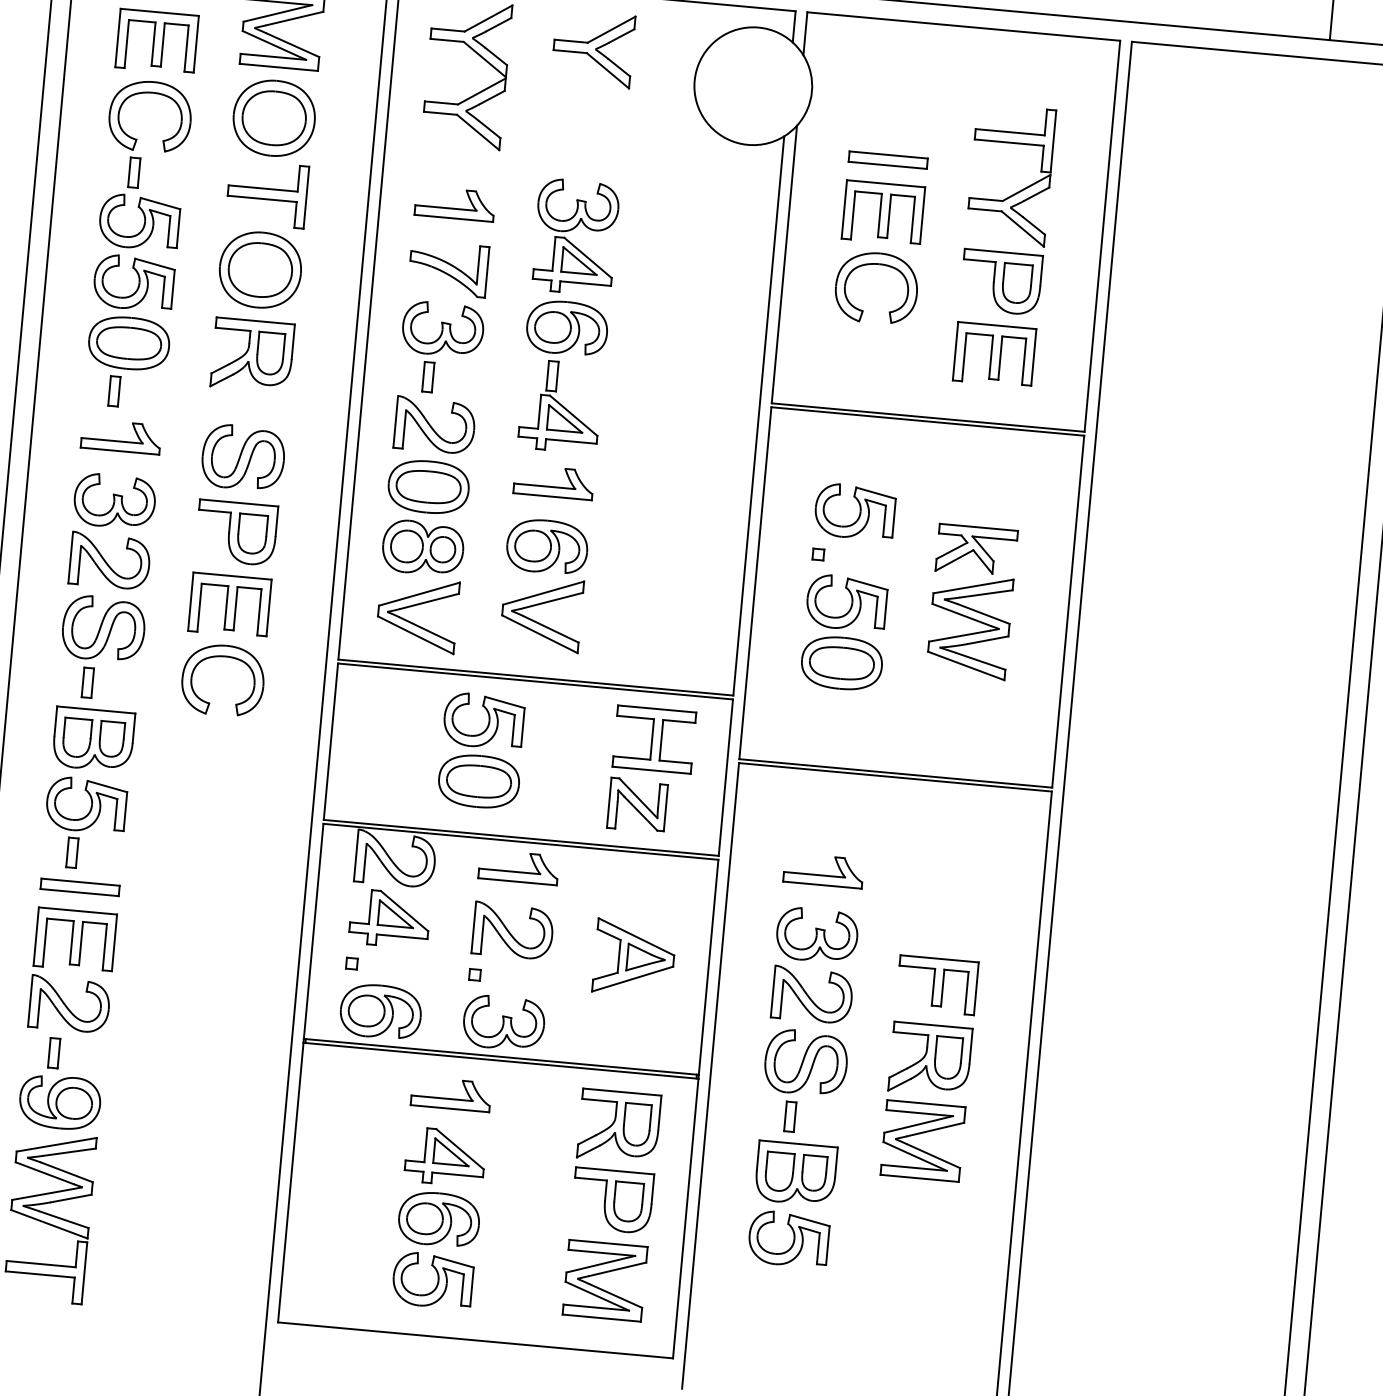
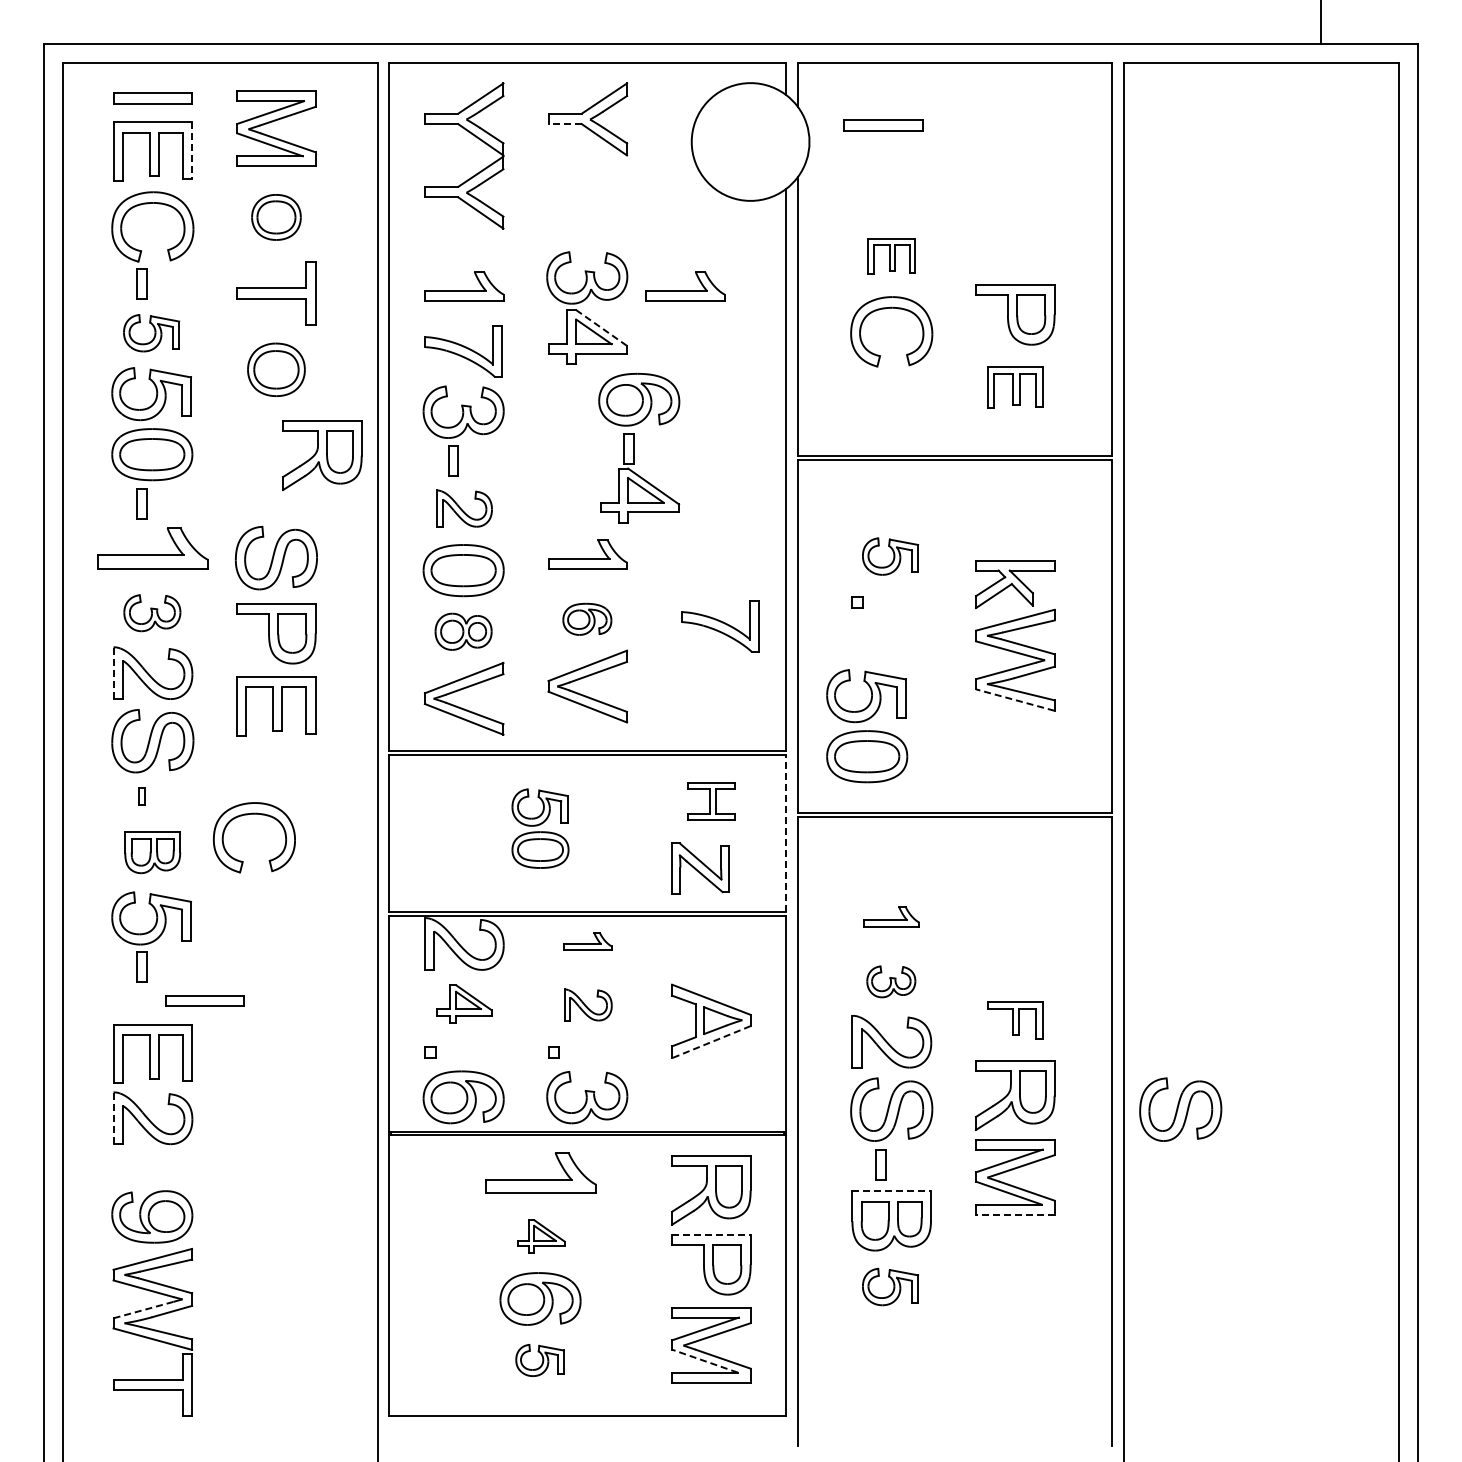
line: (196, 45) -> (192, 151), solid -> dashed
line: (570, 52) -> (565, 124), solid -> dashed
part: (274, 118) -> (276, 217), size x0.6
part: (888, 160) -> (883, 125), moved
part: (1019, 190) -> (1025, 221), removed
part: (883, 213) -> (891, 256), size x0.6
part: (139, 222) -> (151, 333), size x0.7
part: (675, 224) -> (685, 286), added
line: (588, 258) -> (602, 328), solid -> dashed
part: (260, 269) -> (276, 369), size x0.7
part: (994, 354) -> (1015, 387), size x0.7
part: (252, 355) -> (322, 455), moved
part: (563, 375) -> (639, 447), moved
part: (435, 425) -> (464, 508), size x0.7
part: (120, 436) -> (152, 548), size x1.4
part: (115, 500) -> (152, 612), size x0.7
part: (855, 511) -> (890, 556), size x0.7
part: (547, 546) -> (587, 619), size x0.6
part: (423, 547) -> (463, 631), size x0.7
line: (70, 557) -> (113, 673), solid -> dashed
part: (679, 566) -> (720, 626), added
part: (844, 633) -> (867, 726), moved
part: (225, 657) -> (254, 814), moved
line: (966, 666) -> (1015, 700), solid -> dashed
part: (87, 682) -> (141, 796), size x0.6
part: (93, 739) -> (152, 852), size x0.7
part: (654, 739) -> (711, 801), size x0.6
part: (481, 750) -> (540, 828), size x0.7
line: (725, 778) -> (785, 833), solid -> dashed
part: (518, 867) -> (587, 941), size x0.6
part: (823, 870) -> (891, 916), size x0.7
part: (79, 886) -> (204, 1000), moved
part: (390, 918) -> (464, 1003), size x0.7
part: (513, 930) -> (588, 1004), size x0.6
part: (817, 935) -> (891, 981), size x0.6
line: (631, 979) -> (710, 1042), solid -> dashed
part: (937, 985) -> (1015, 1020), size x0.7
line: (30, 1000) -> (113, 1118), solid -> dashed
part: (53, 1053) -> (141, 1168), removed
part: (1093, 1088) -> (1180, 1109), added
part: (451, 1094) -> (541, 1173), size x1.4
line: (799, 1144) -> (892, 1191), solid -> dashed
part: (445, 1157) -> (541, 1236), size x0.6
line: (615, 1170) -> (711, 1234), solid -> dashed
line: (918, 1178) -> (1014, 1214), solid -> dashed
line: (42, 1193) -> (143, 1309), solid -> dashed
part: (788, 1238) -> (890, 1286), size x0.7
part: (432, 1280) -> (539, 1360), size x0.6
line: (596, 1296) -> (704, 1361), solid -> dashed

